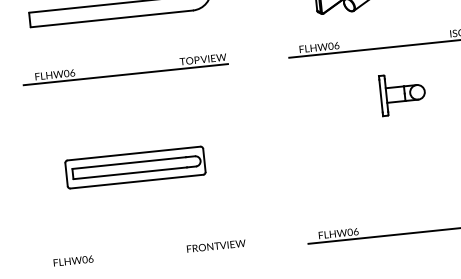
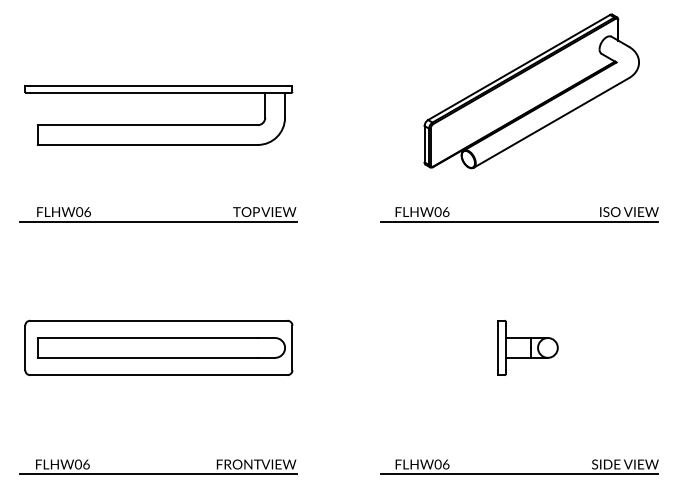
part: (402, 93) -> (527, 347), moved
part: (135, 167) -> (158, 347), size x1.43
line: (144, 261) -> (158, 474), added

